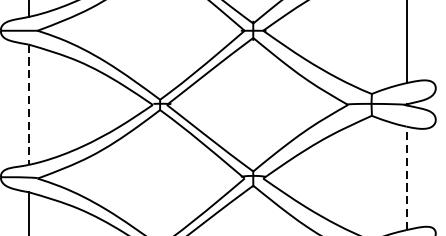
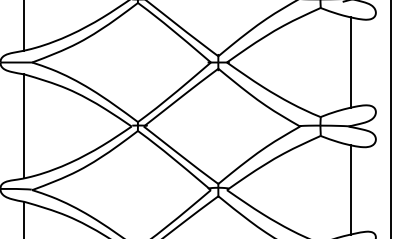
line: (28, 104) -> (24, 126), dashed -> solid
line: (406, 177) -> (350, 189), dashed -> solid

